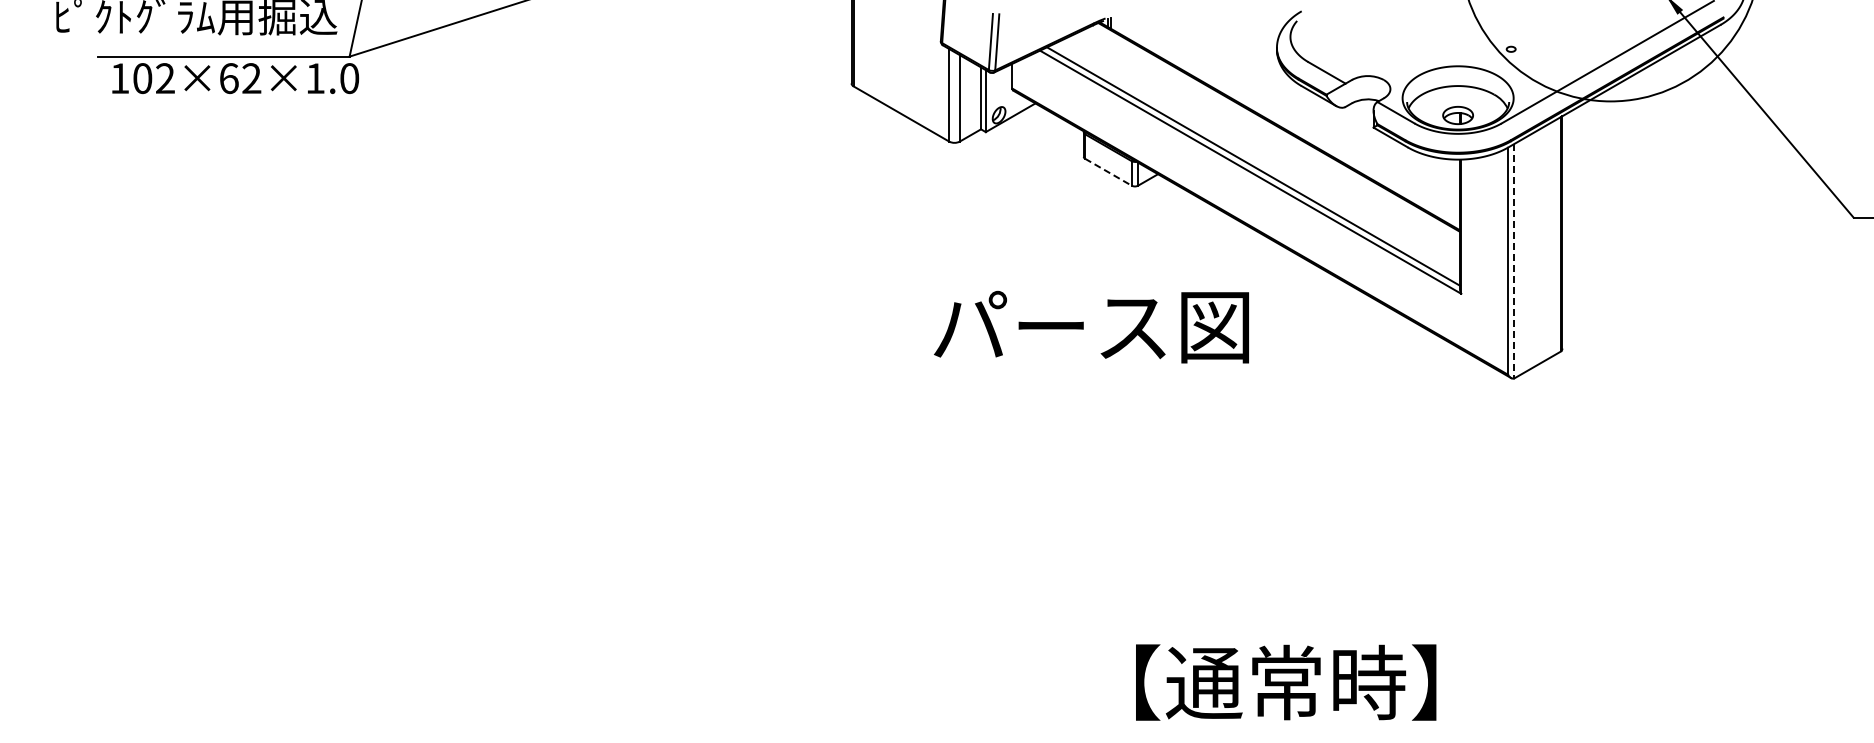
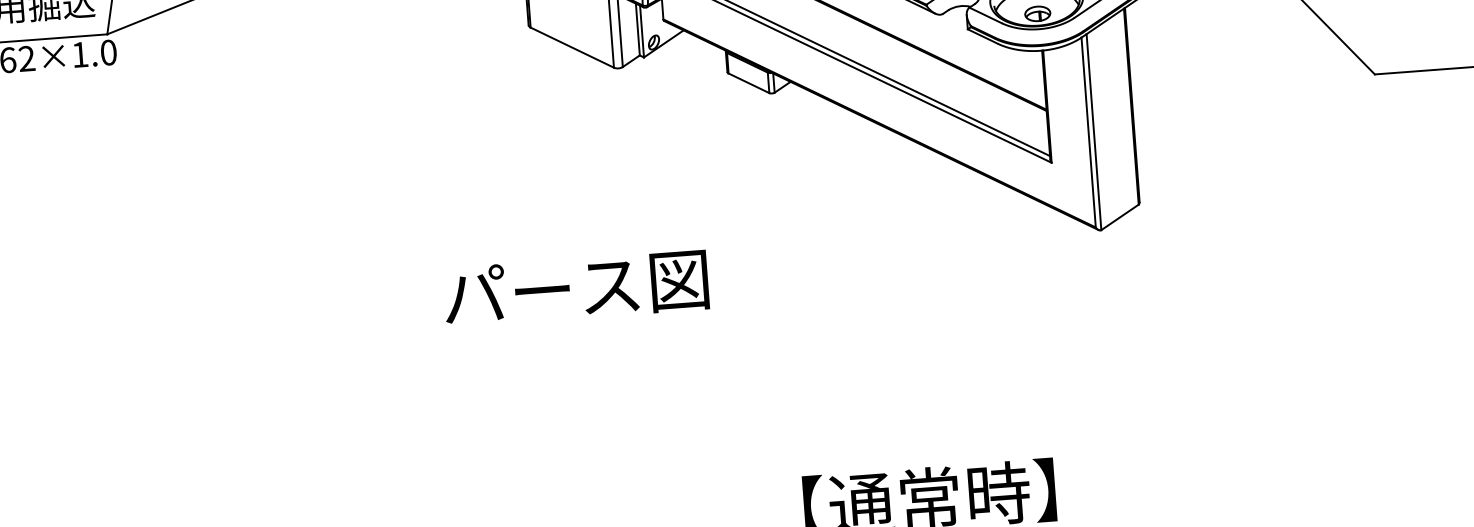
line: (1108, 172) -> (749, 83), dashed -> solid
line: (1514, 261) -> (1094, 132), dashed -> solid
text: (1091, 326) -> (576, 288), moved

